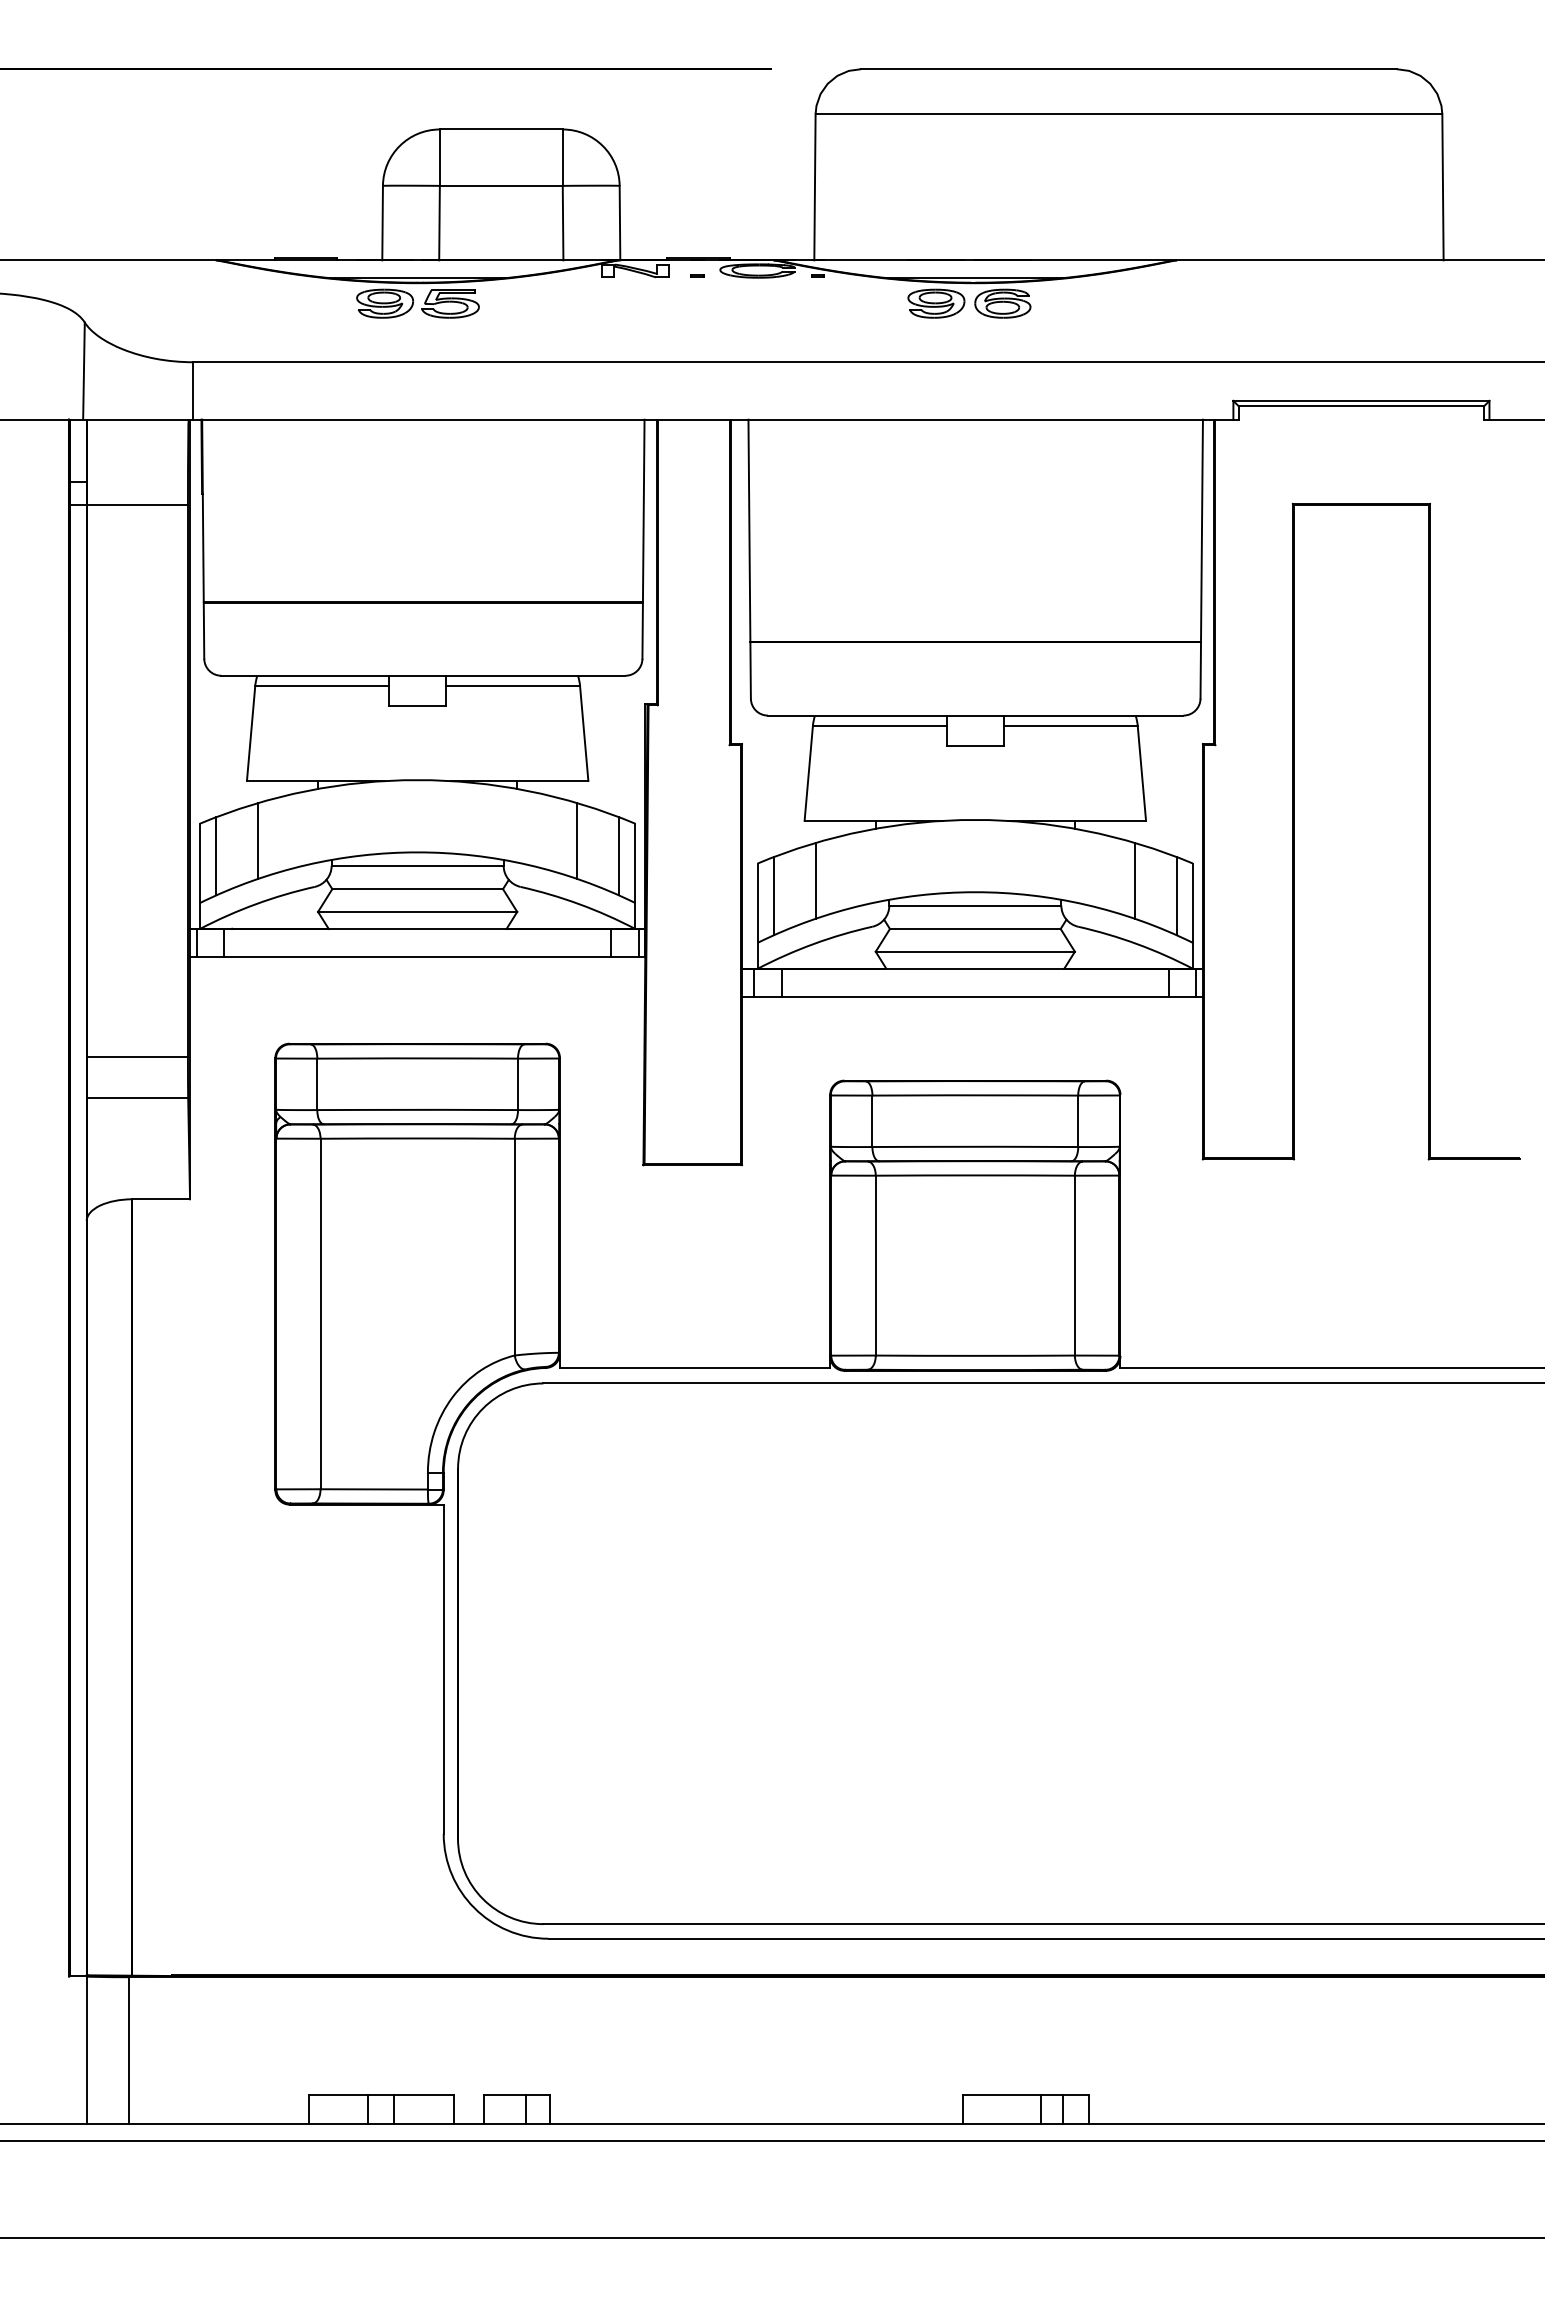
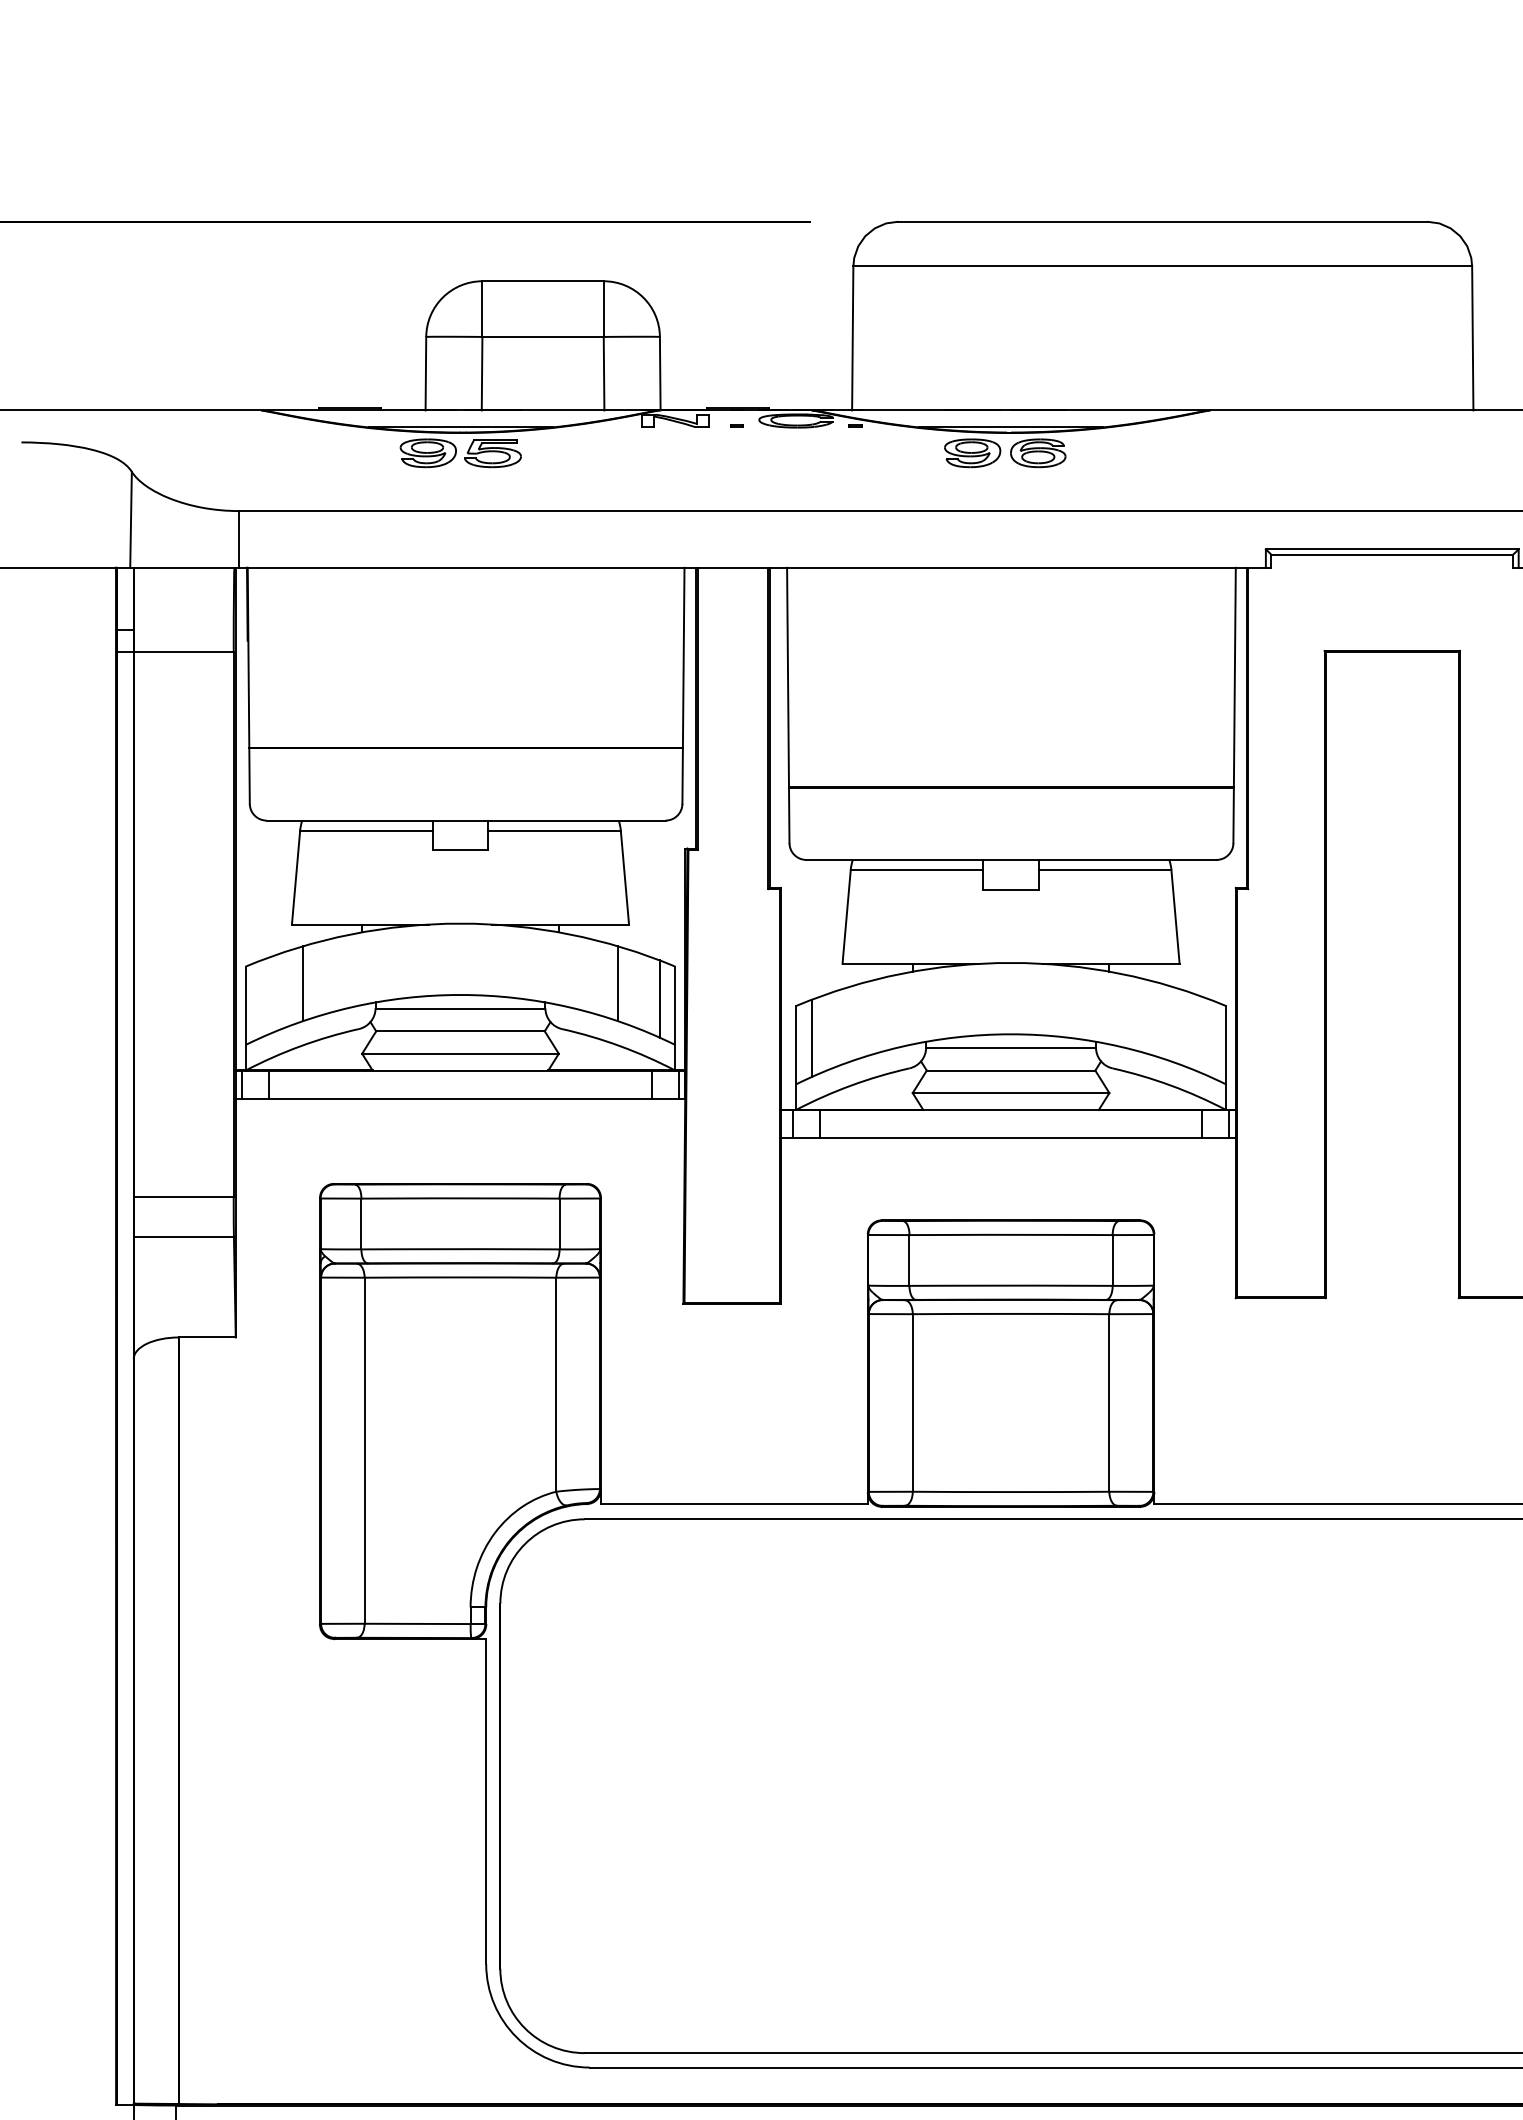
line: (216, 856) -> (261, 999), removed
line: (815, 880) -> (853, 1022), removed
line: (1134, 880) -> (1168, 1022), removed
line: (1176, 896) -> (1209, 1038), removed

